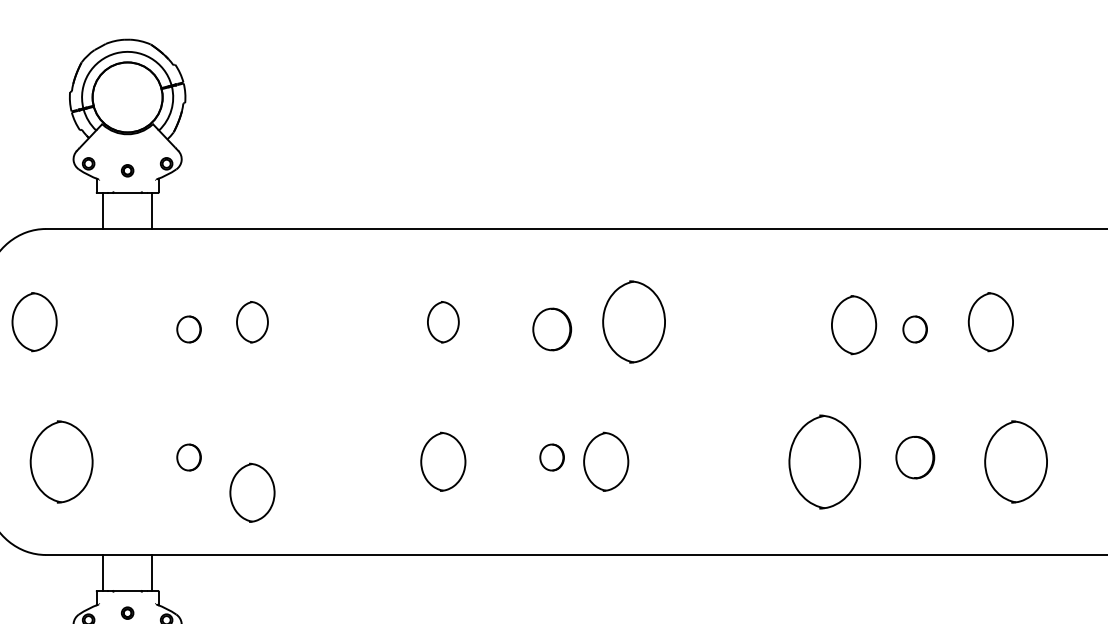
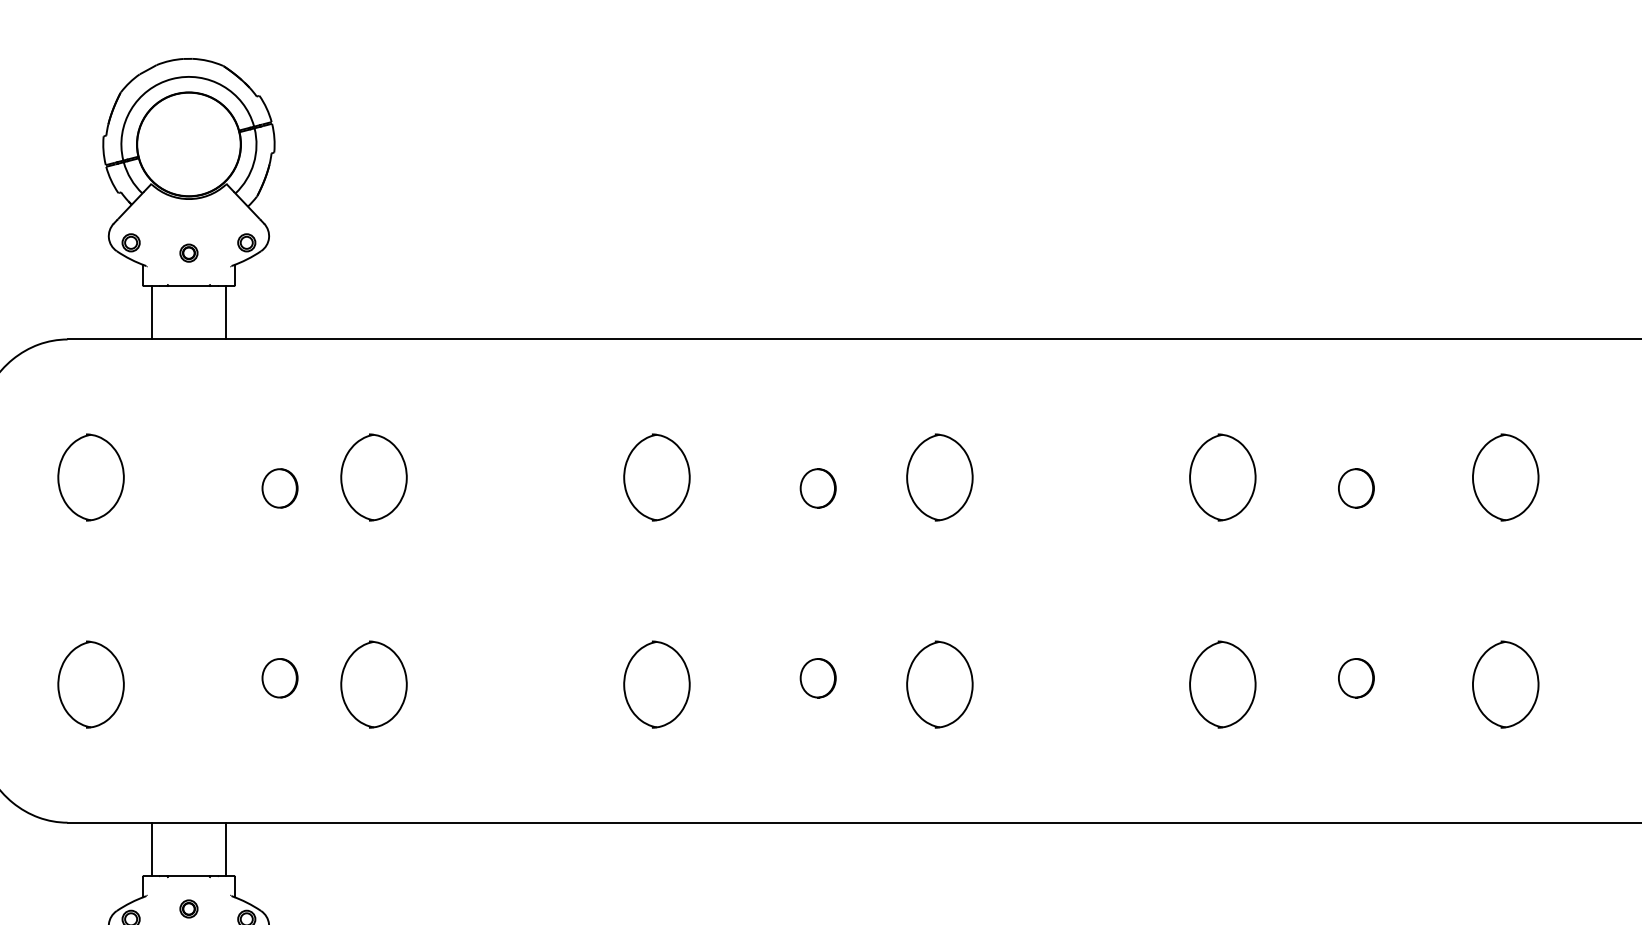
part: (34, 322) -> (90, 478), moved
part: (252, 322) -> (374, 478), size x1.43
part: (443, 322) -> (657, 478), size x1.43
part: (634, 322) -> (940, 478), size x0.71
part: (990, 322) -> (1505, 478), moved
part: (854, 325) -> (1223, 478), moved
part: (551, 329) -> (817, 488), size x0.62
part: (914, 457) -> (1355, 678), size x0.62
part: (61, 461) -> (90, 684), size x0.71
part: (606, 461) -> (940, 684), moved
part: (825, 461) -> (1223, 684), size x0.62
part: (1015, 461) -> (1505, 684), size x0.71
part: (252, 492) -> (374, 684), moved

